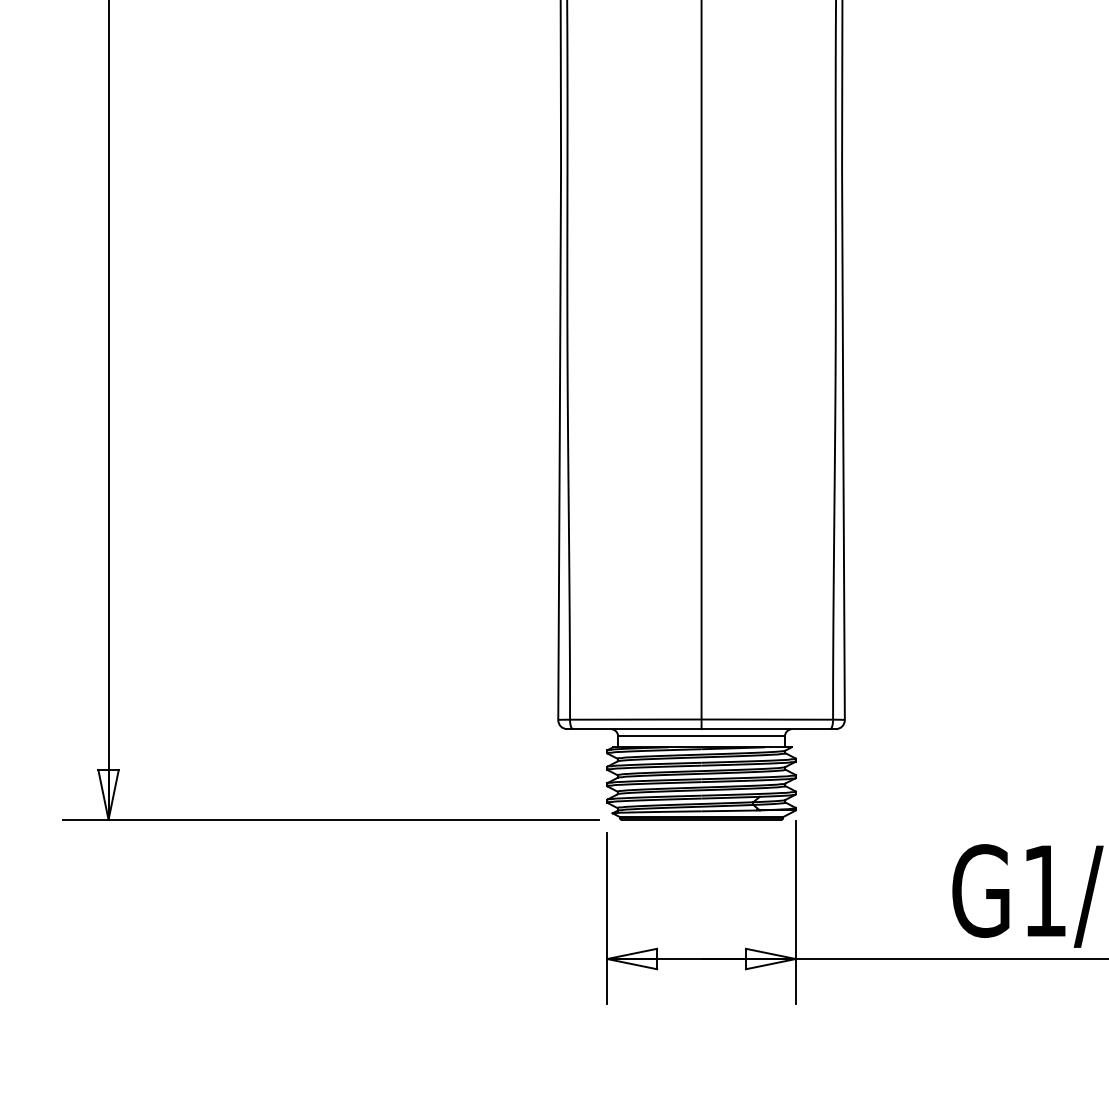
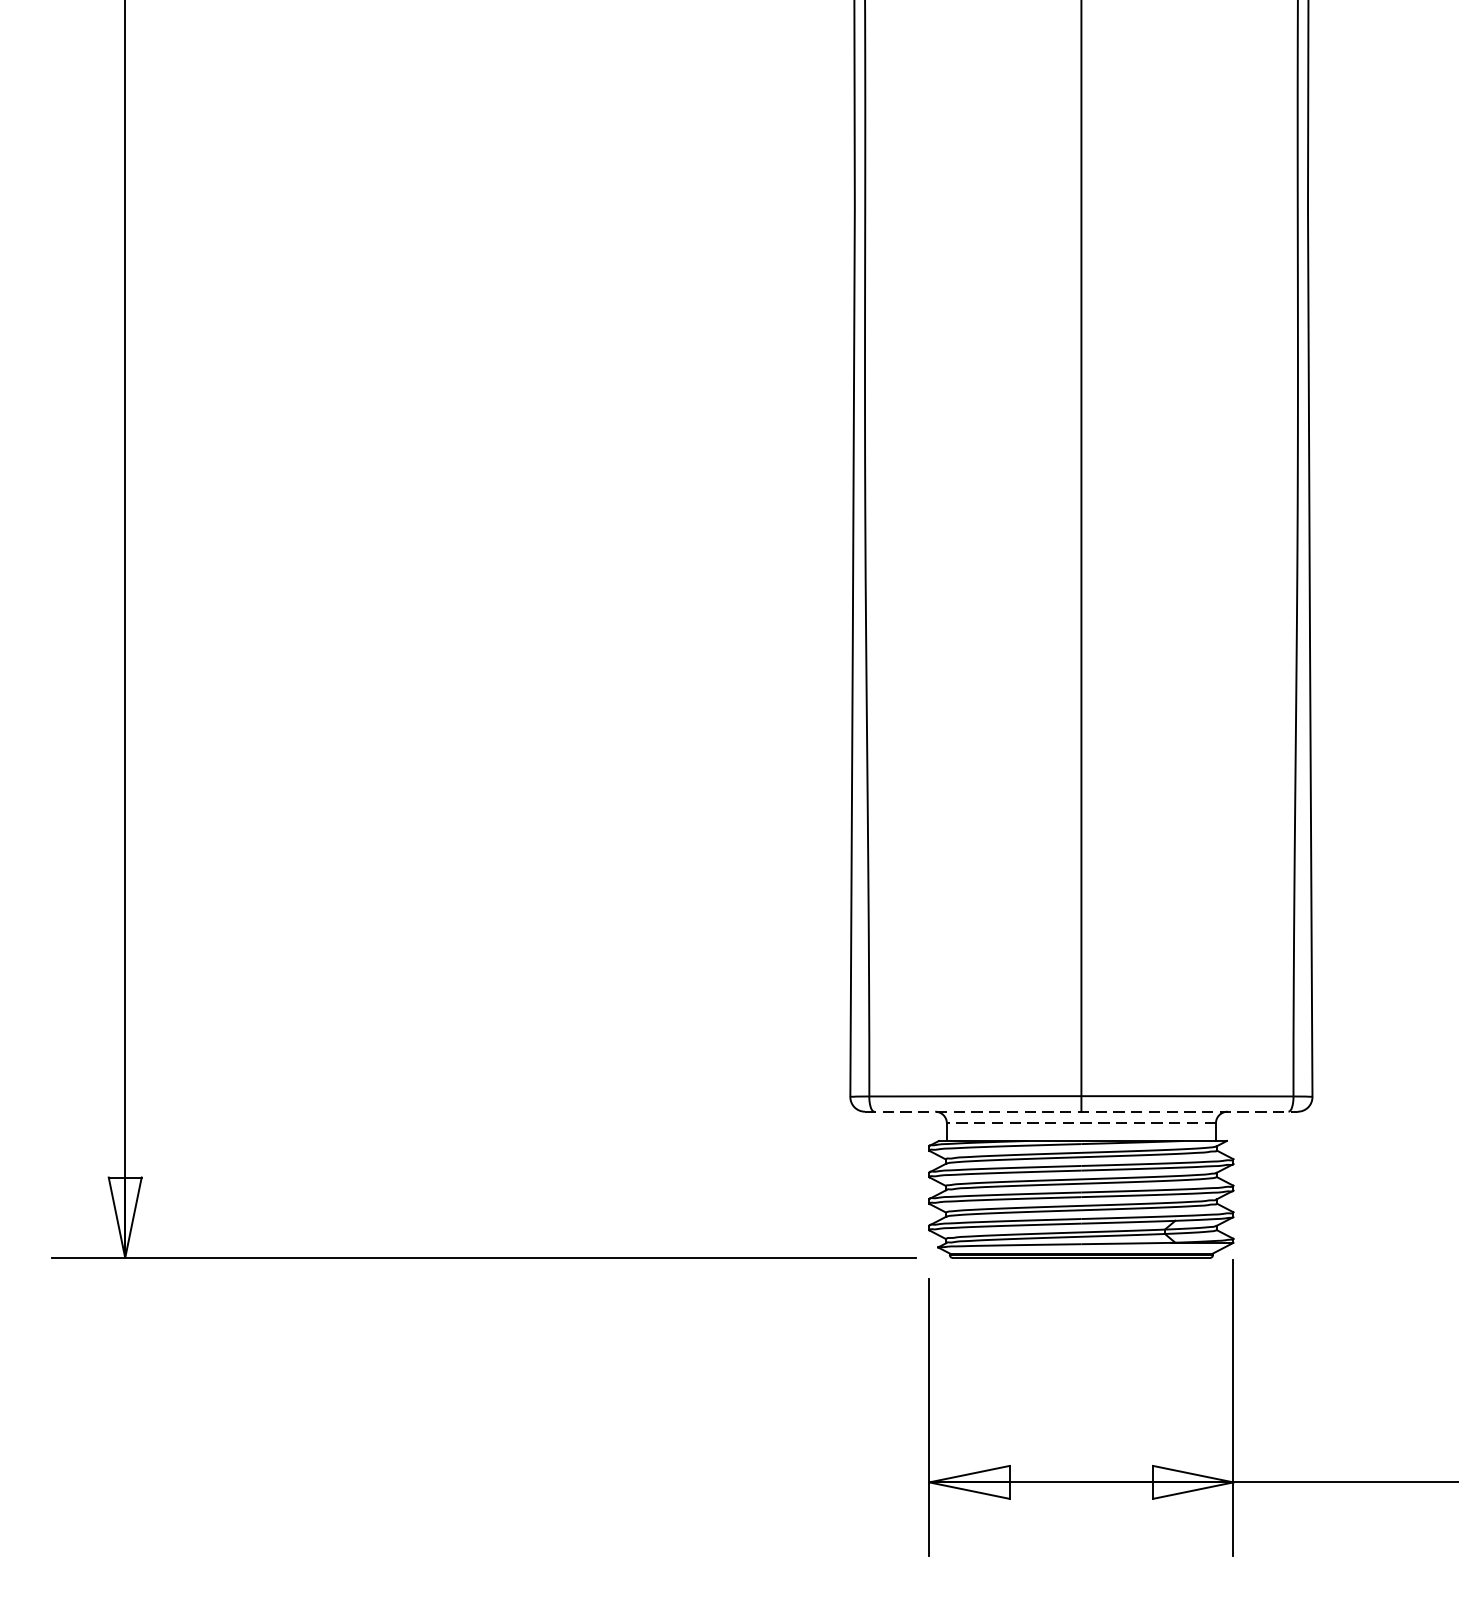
line: (702, 729) -> (1082, 1112), solid -> dashed
line: (701, 736) -> (1081, 1123), solid -> dashed

